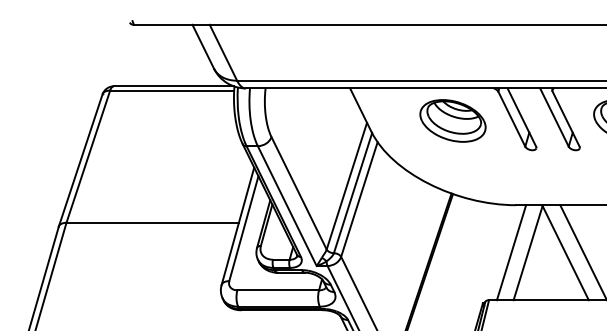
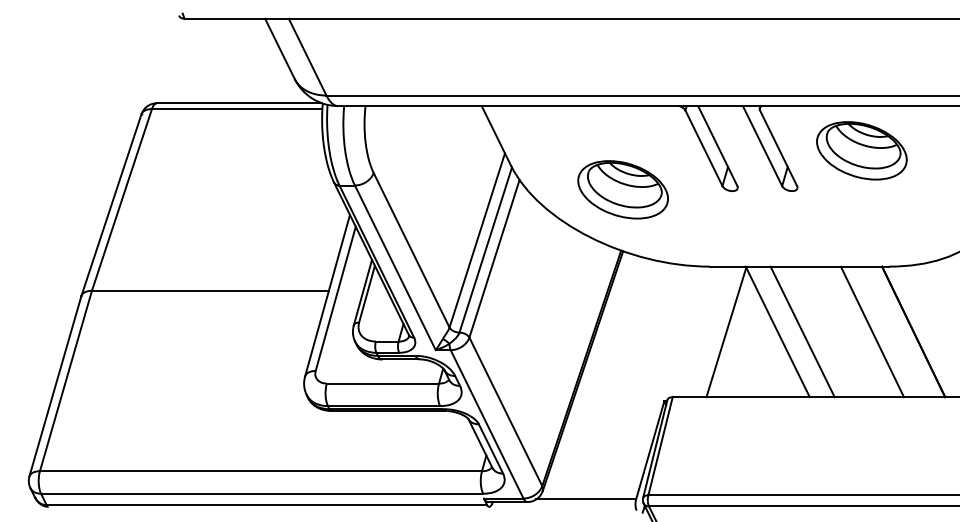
part: (452, 120) -> (622, 189), moved
line: (511, 252) -> (703, 331), removed

